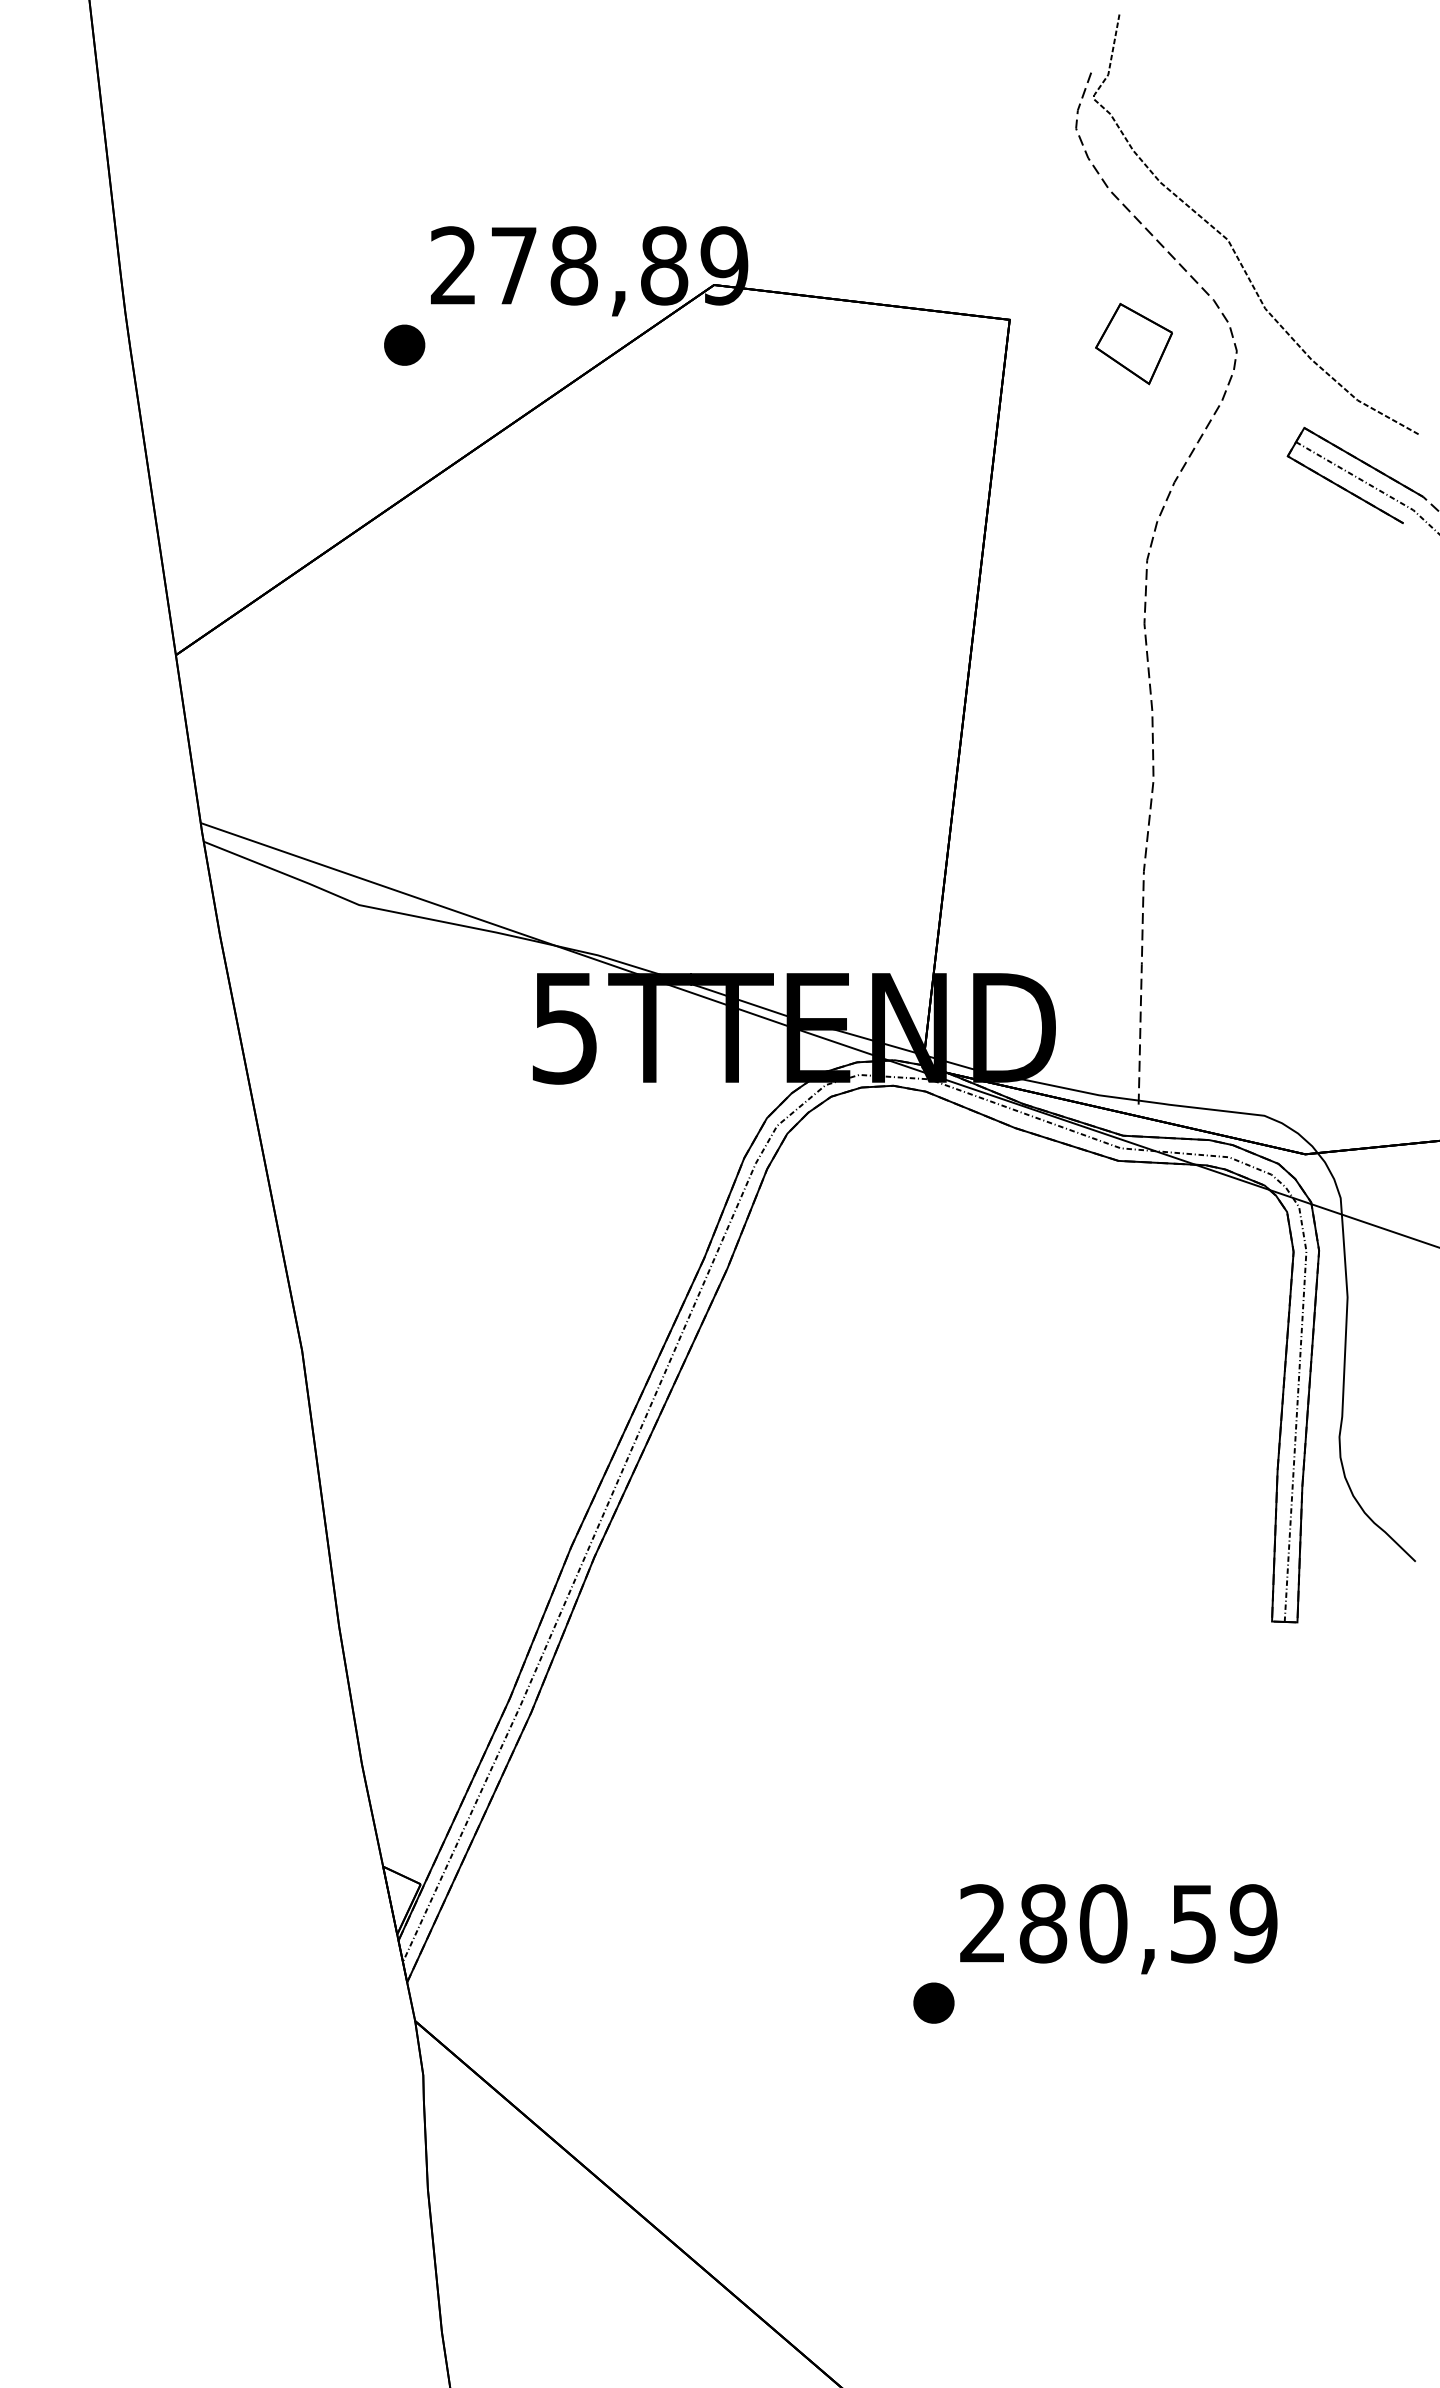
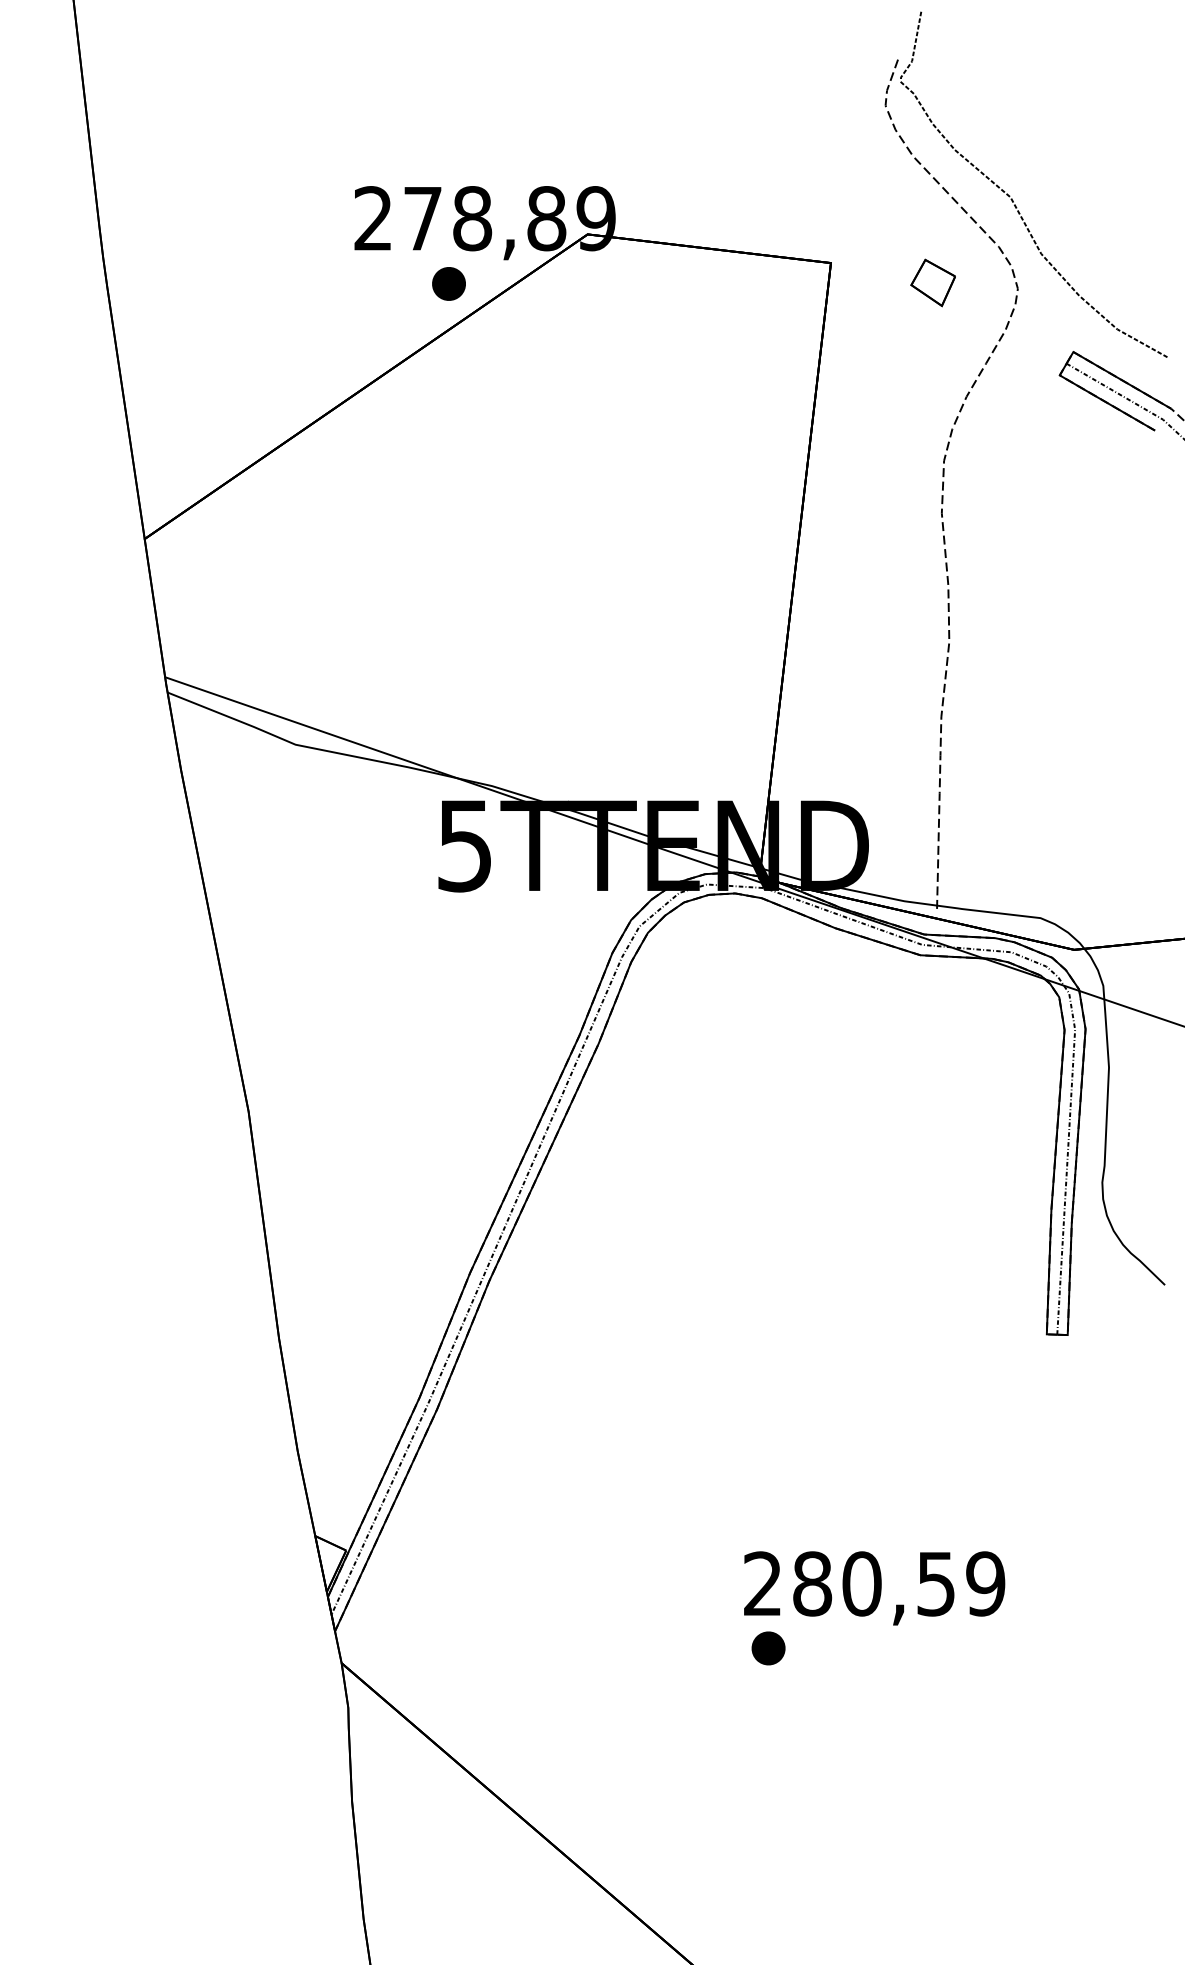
part: (1133, 343) -> (932, 282), size x0.7
part: (404, 344) -> (448, 283), moved
text: (1118, 1929) -> (874, 1588), moved

